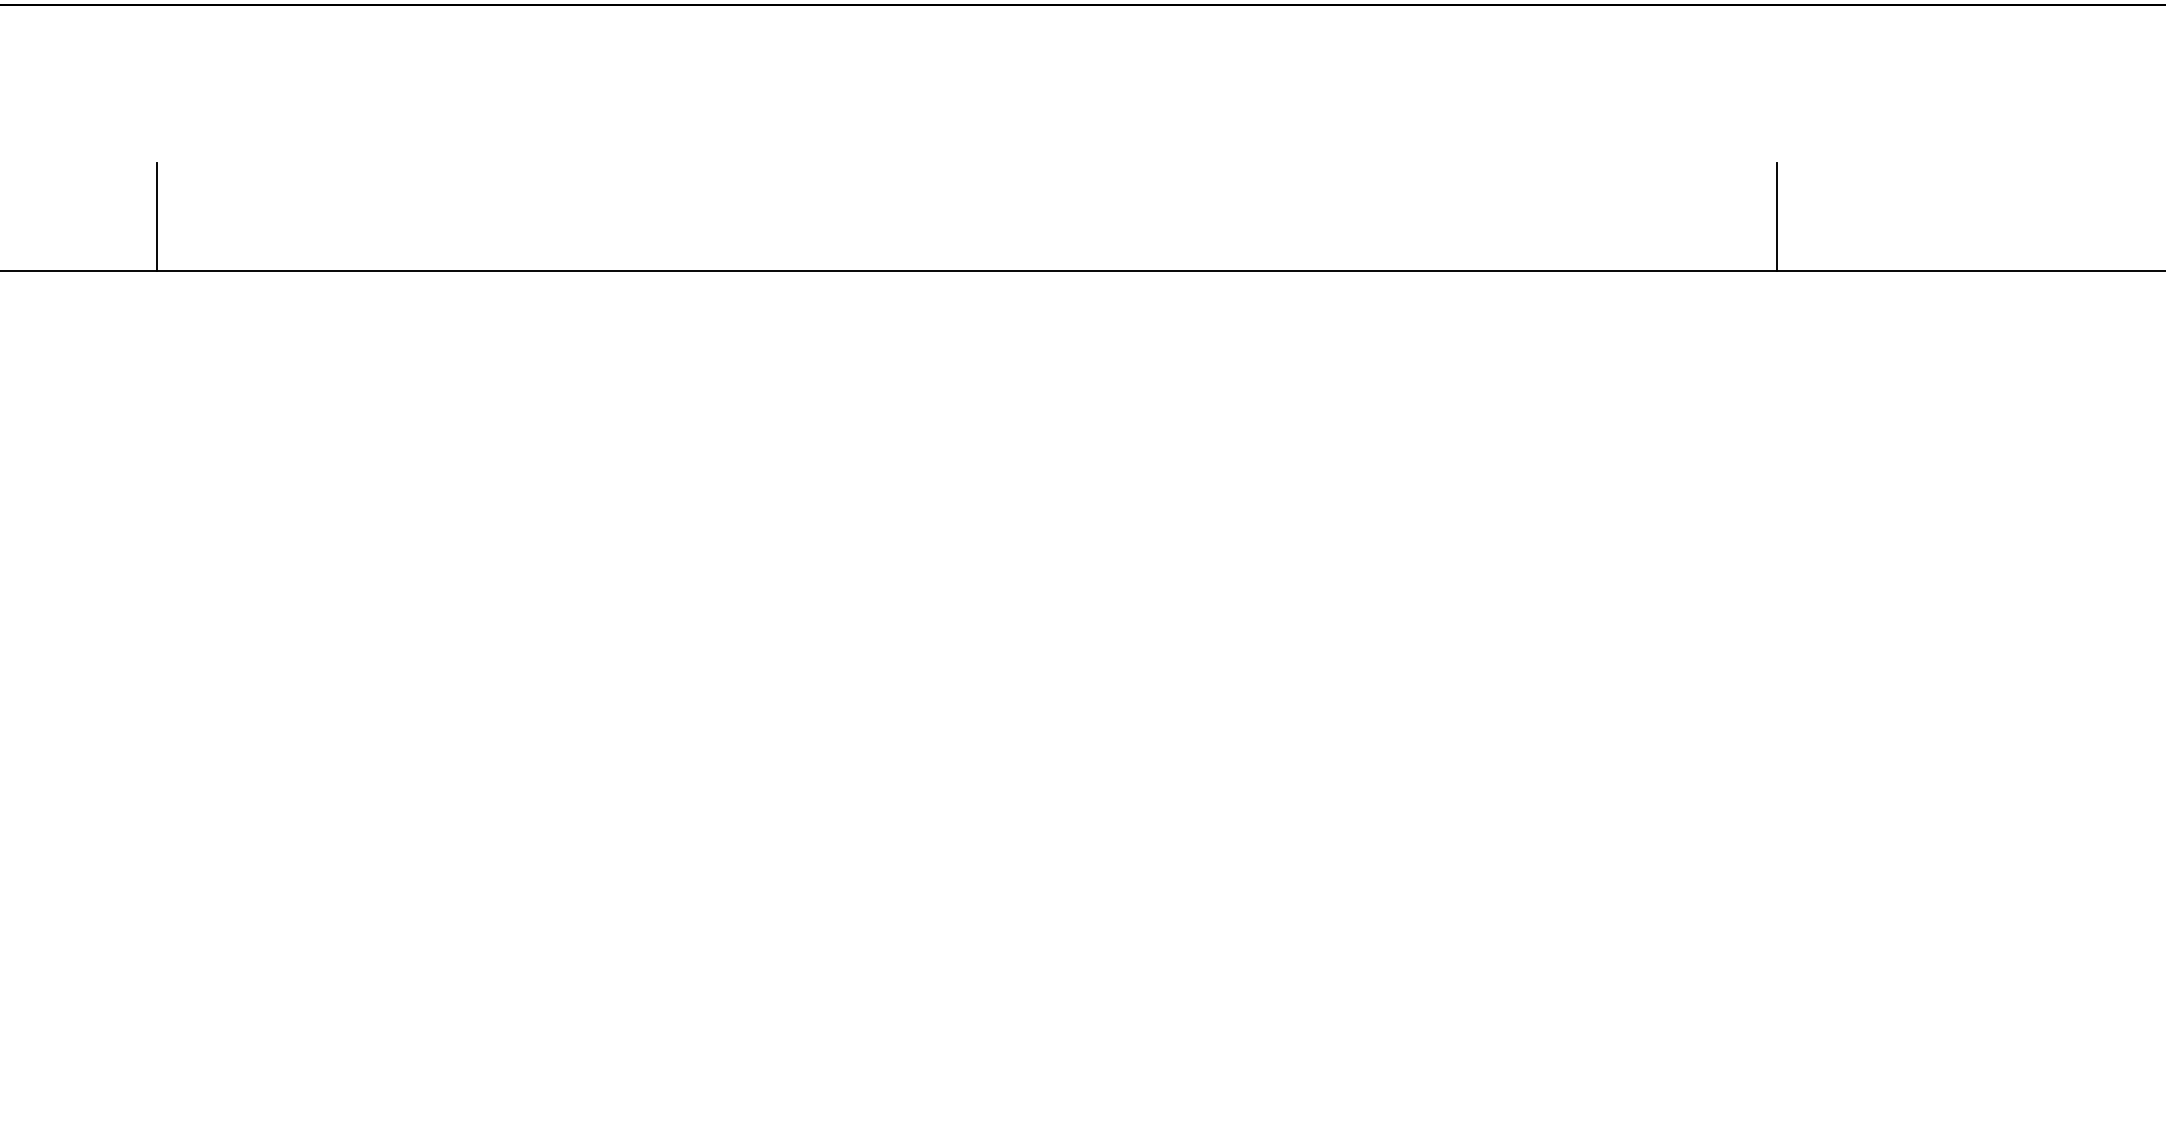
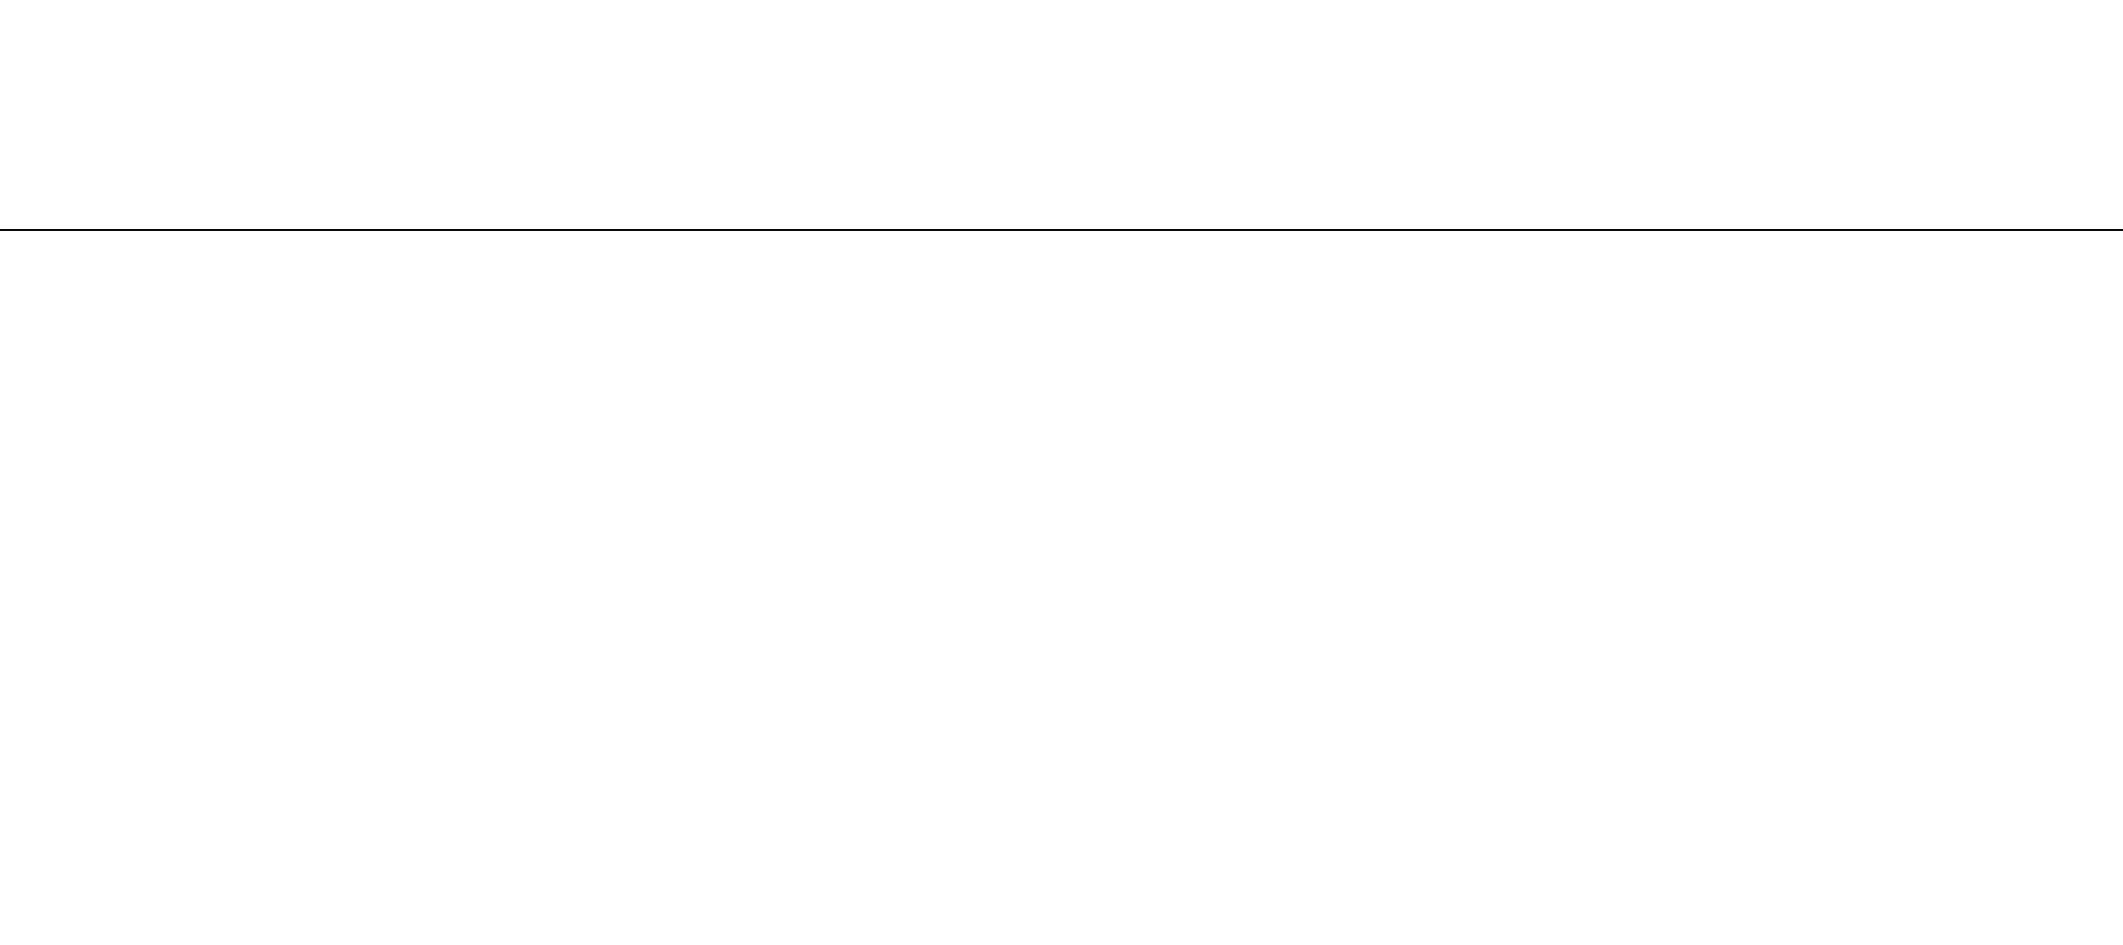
line: (156, 216) -> (193, 175), removed
line: (1777, 216) -> (1817, 175), removed

